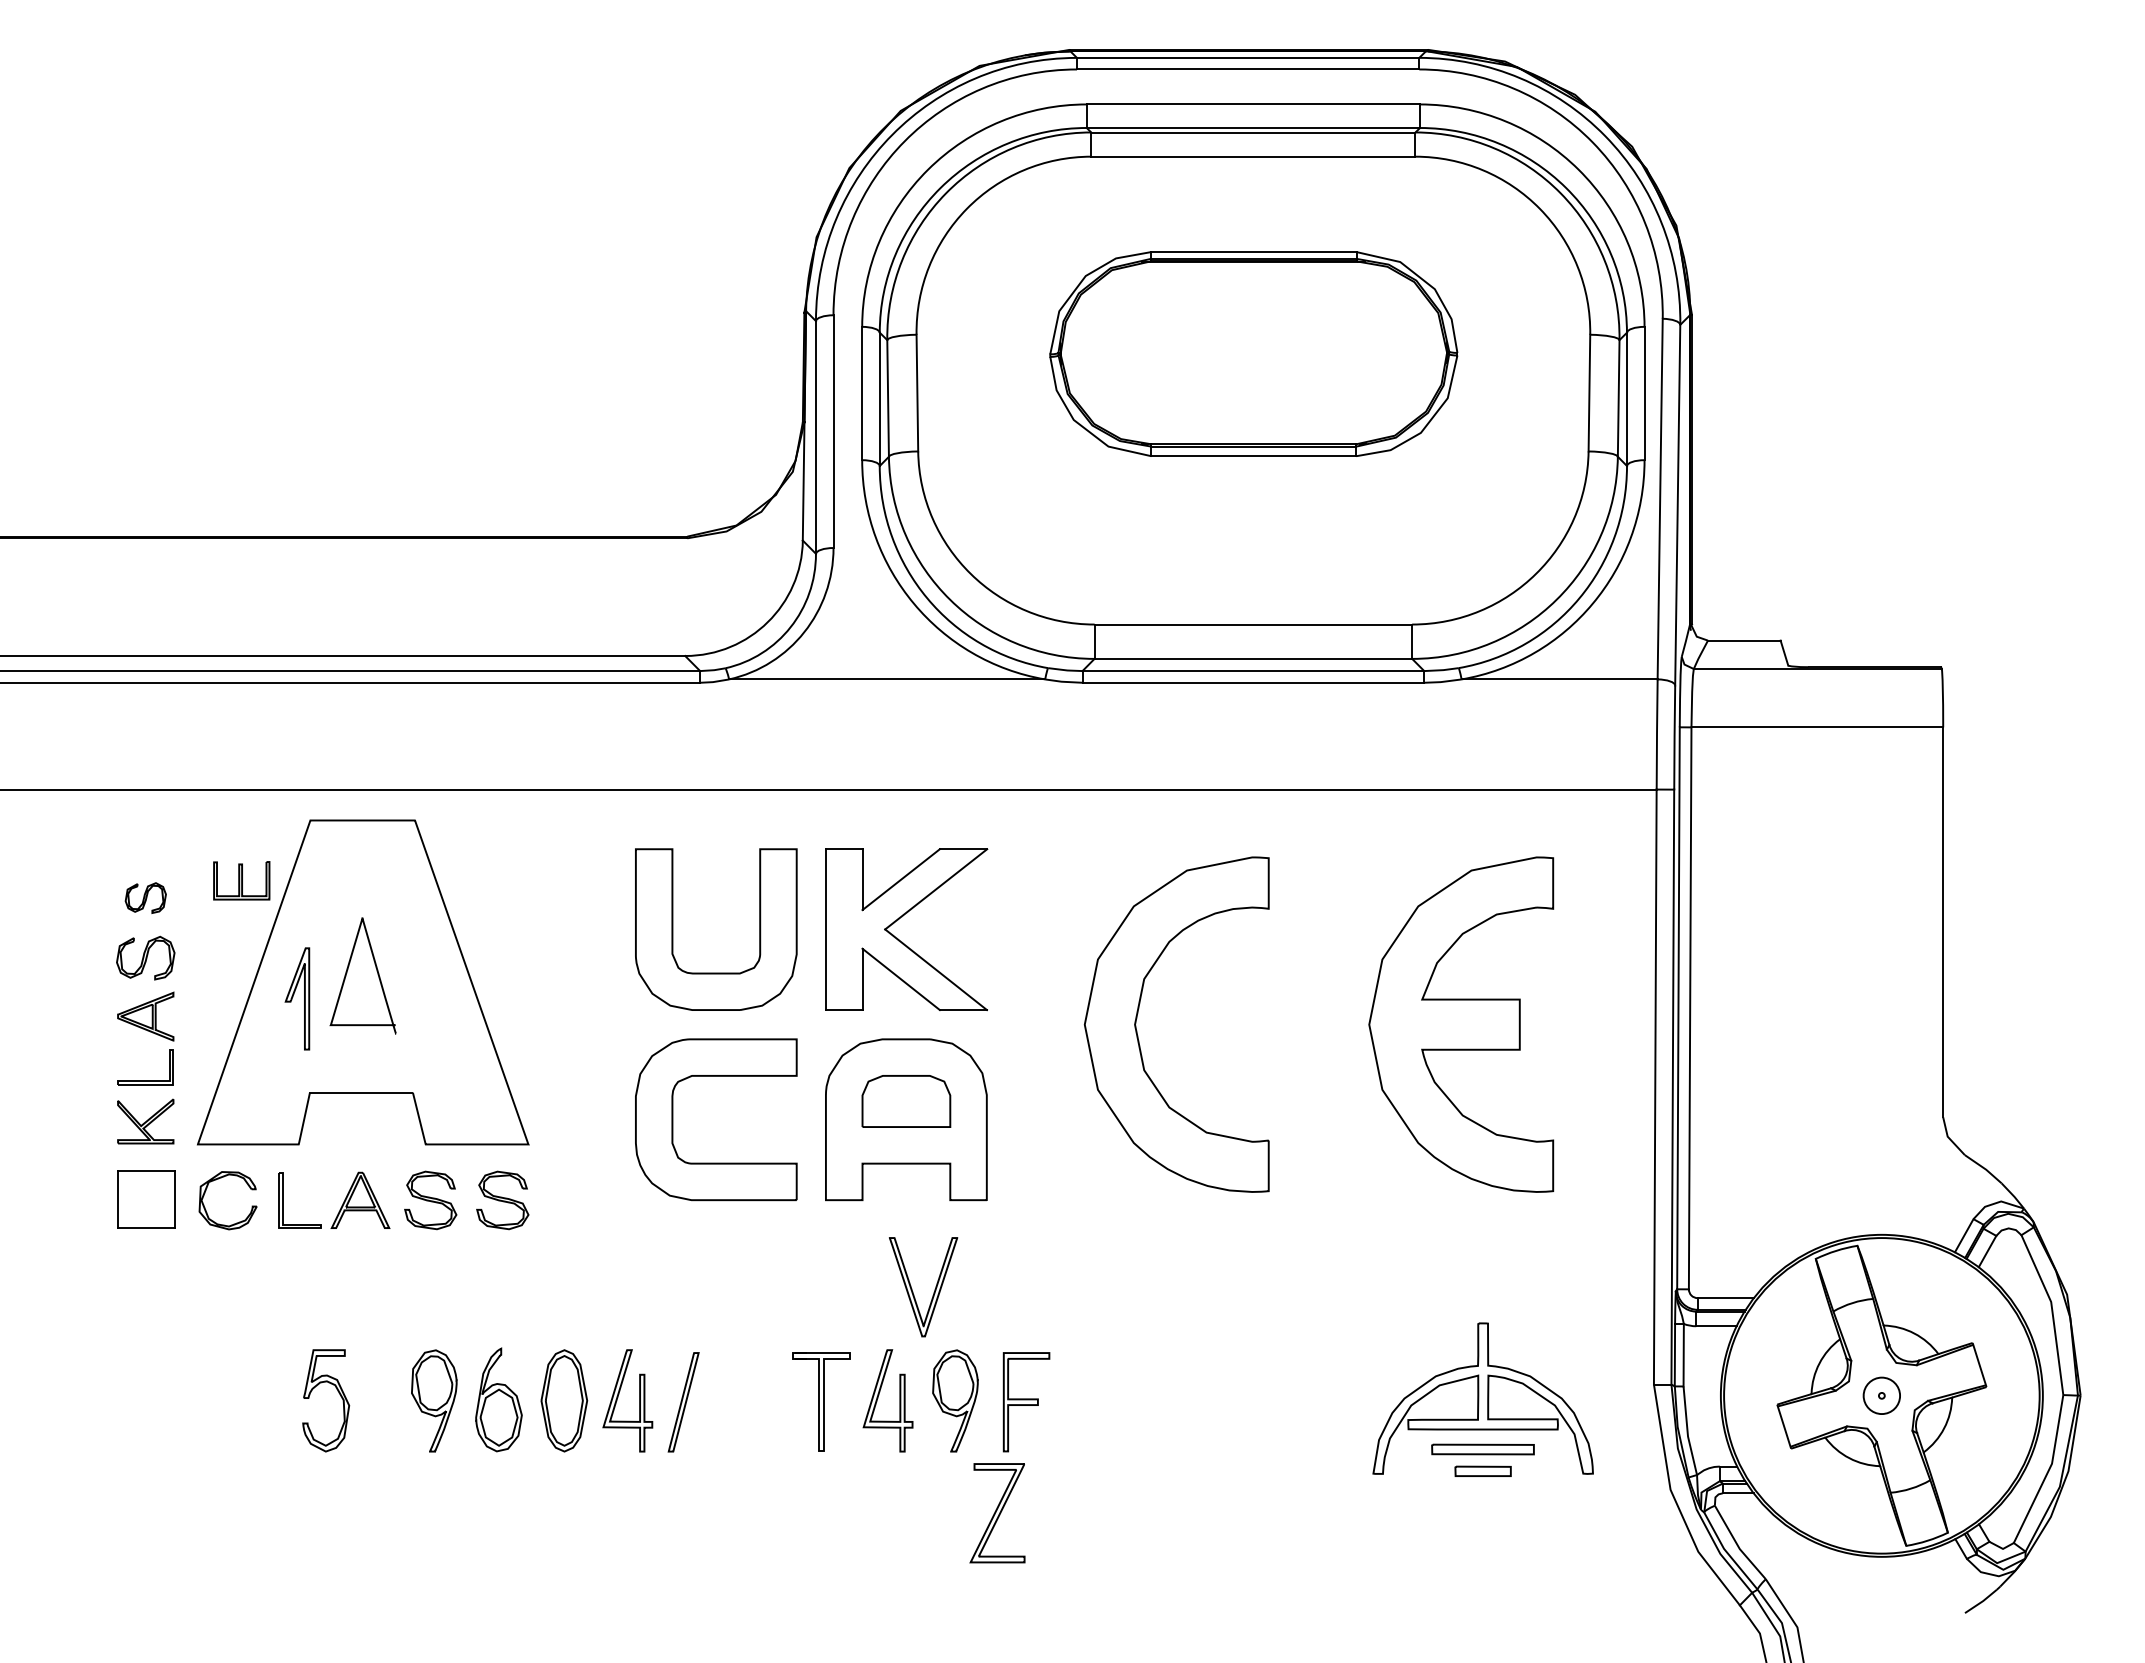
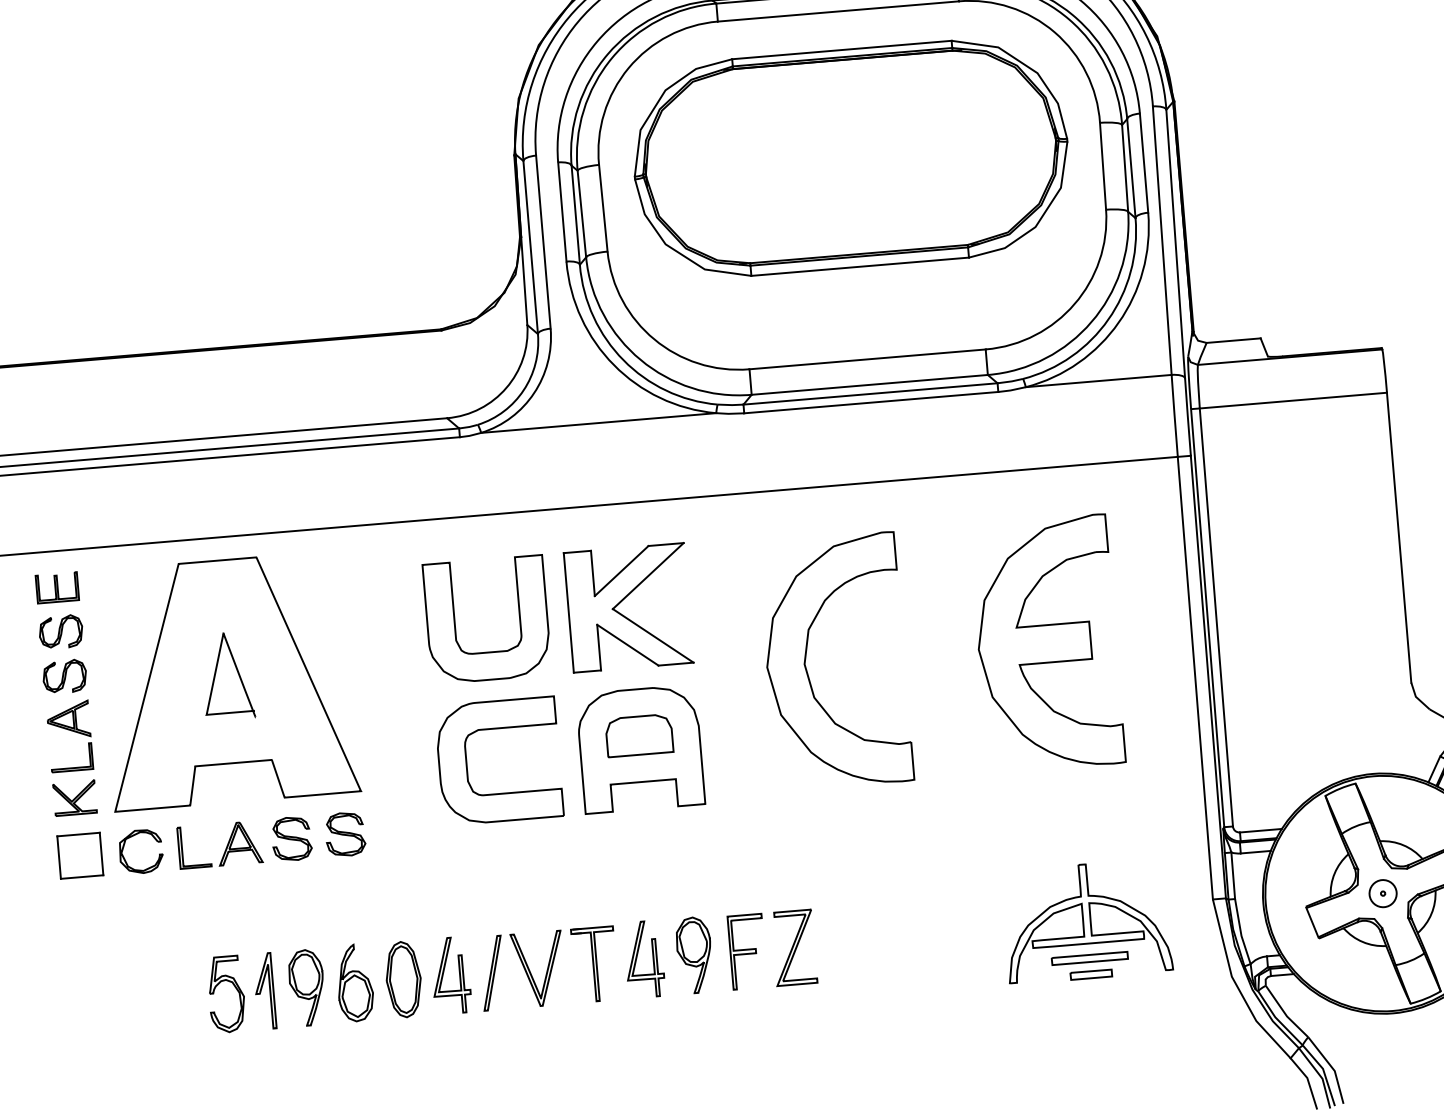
part: (1253, 353) -> (850, 157), size x1.43
part: (241, 880) -> (57, 587), moved
part: (145, 897) -> (60, 631), size x1.43
part: (297, 998) -> (264, 991), moved
part: (913, 1291) -> (531, 973), moved
part: (997, 1513) -> (794, 948), moved

